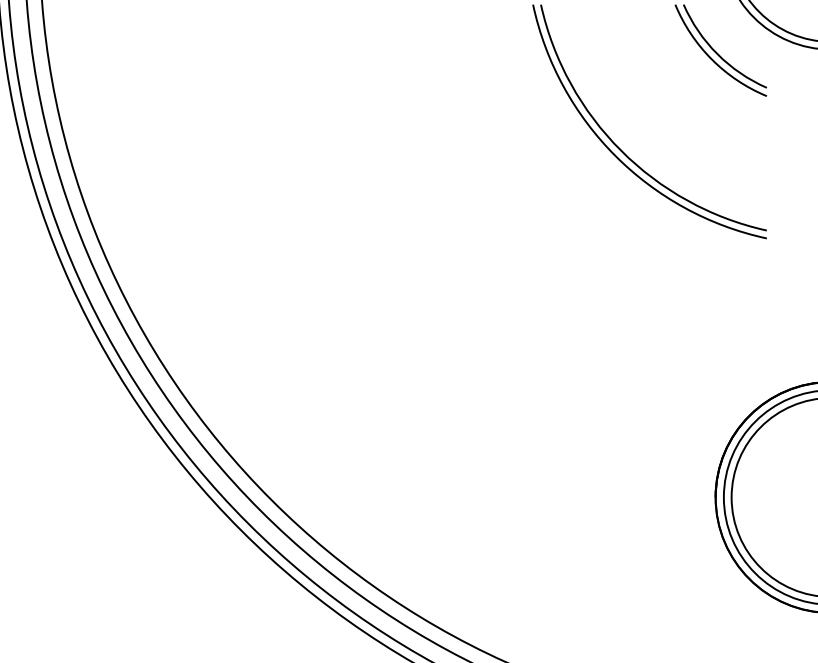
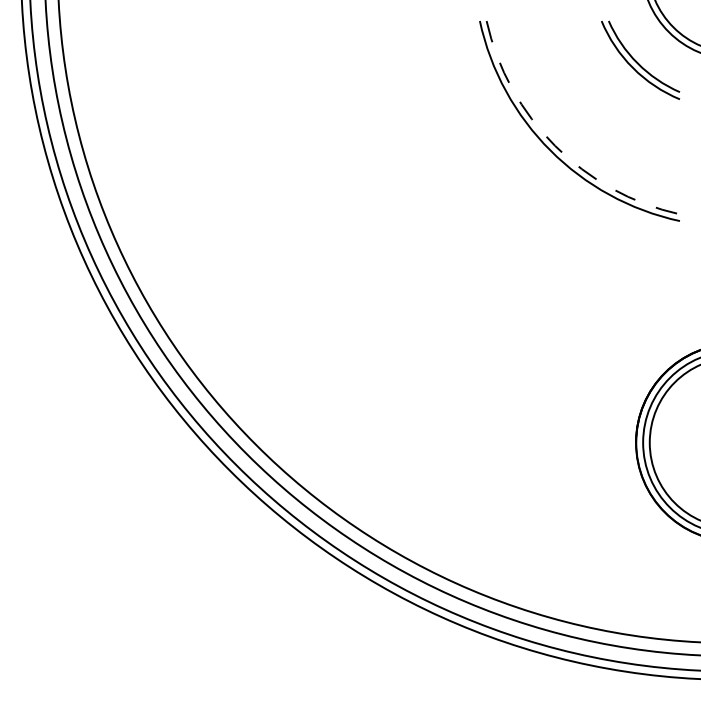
arc: (621, 150) -> (555, 145), solid -> dashed

